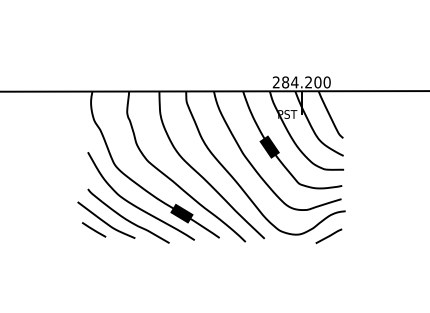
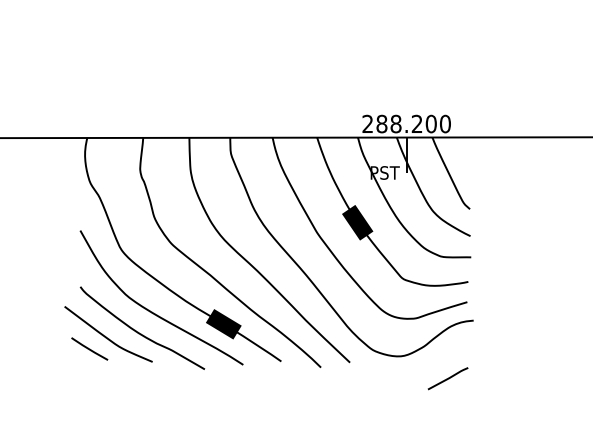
text: (294, 82) -> (395, 124), 284.200 -> 288.200
line: (328, 235) -> (447, 377), moved

